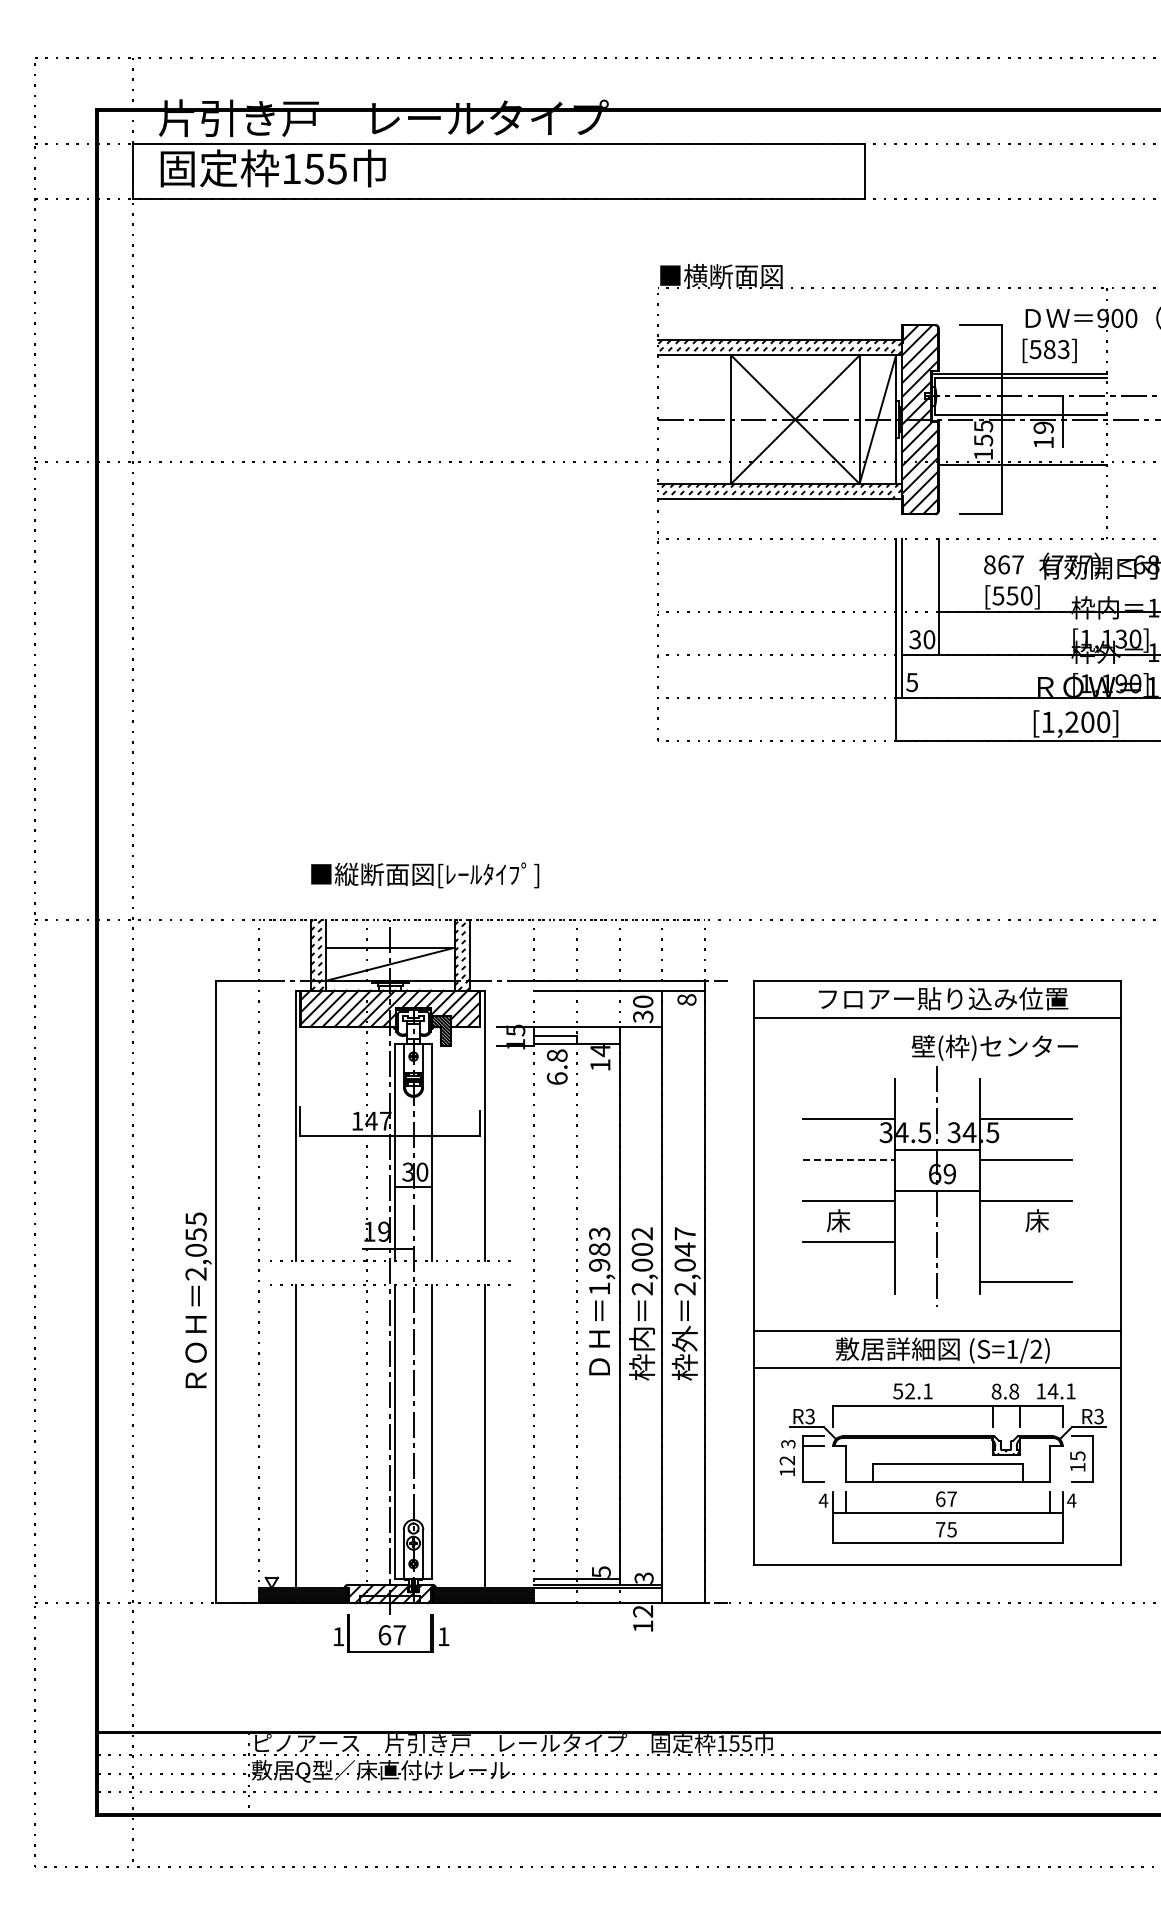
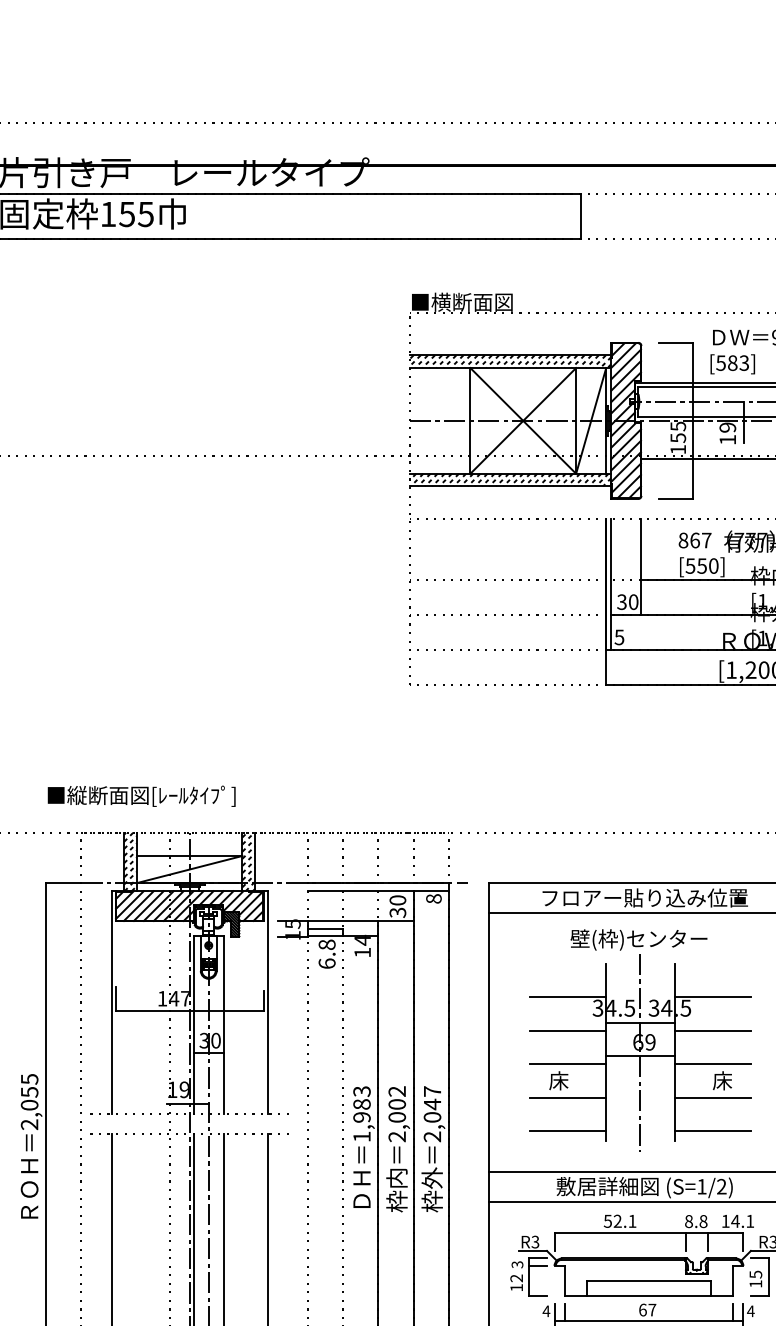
text: (425, 875) -> (141, 796), moved
text: (994, 1047) -> (638, 939), moved
line: (849, 1160) -> (567, 1031), dashed -> solid
line: (1025, 1241) -> (712, 1097), added
line: (848, 1282) -> (567, 1131), added

